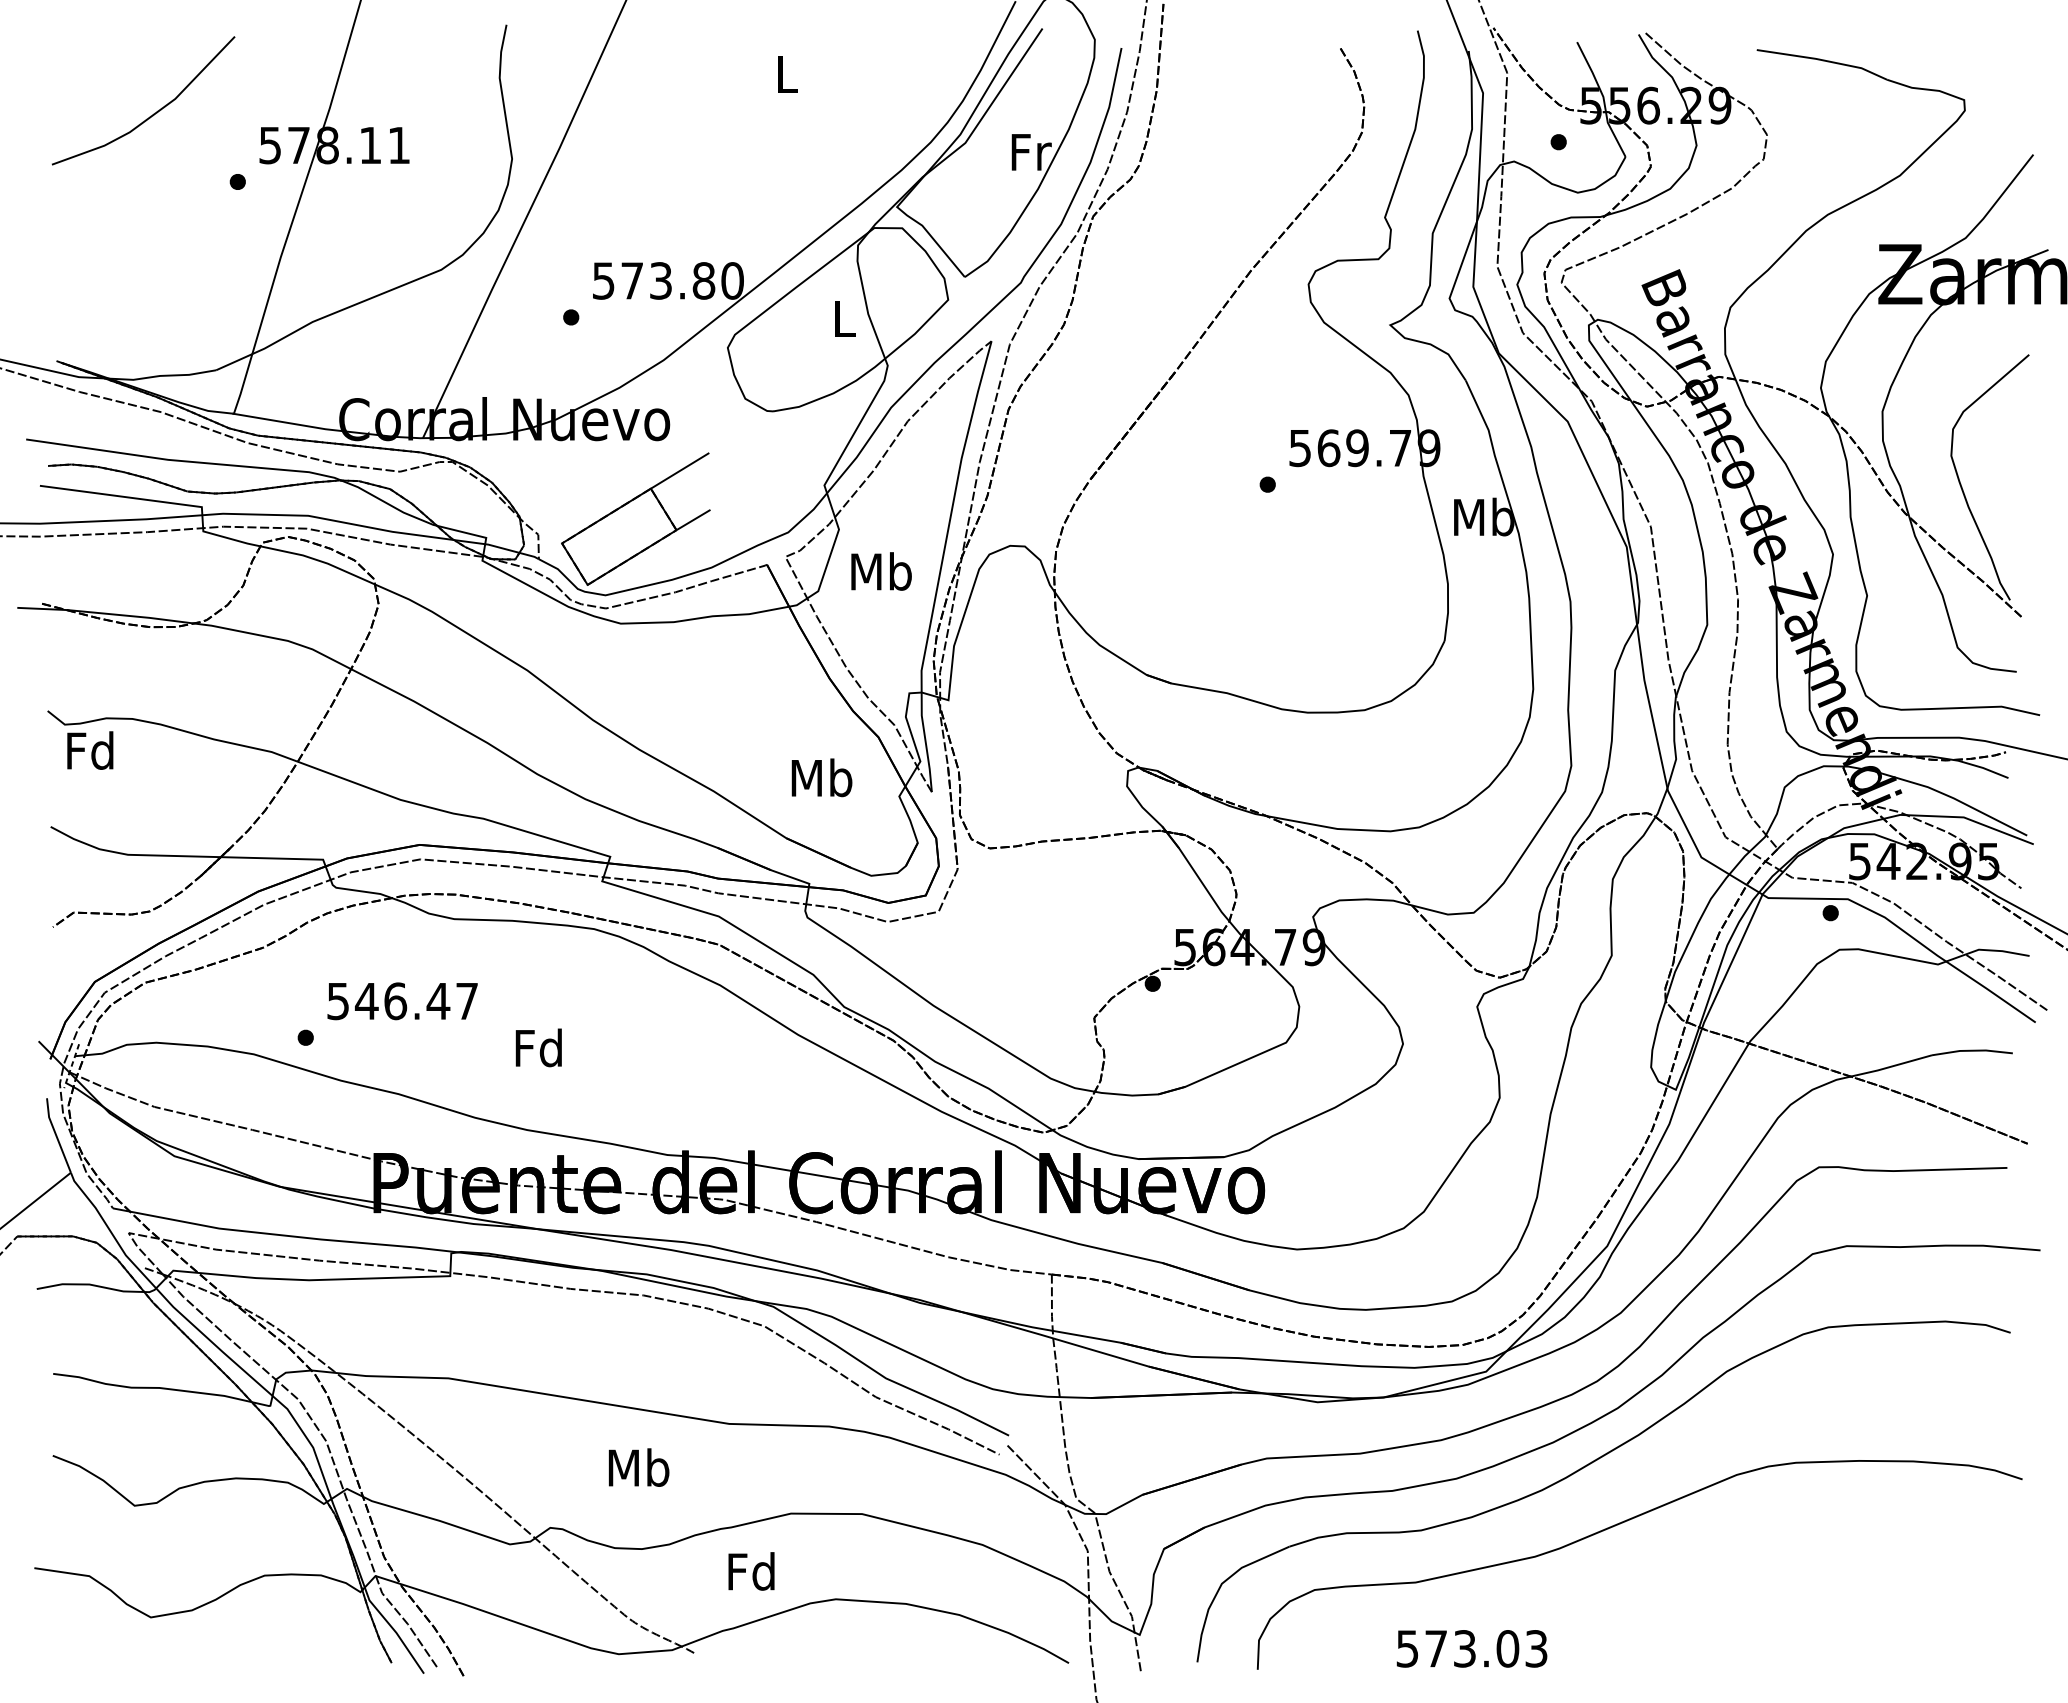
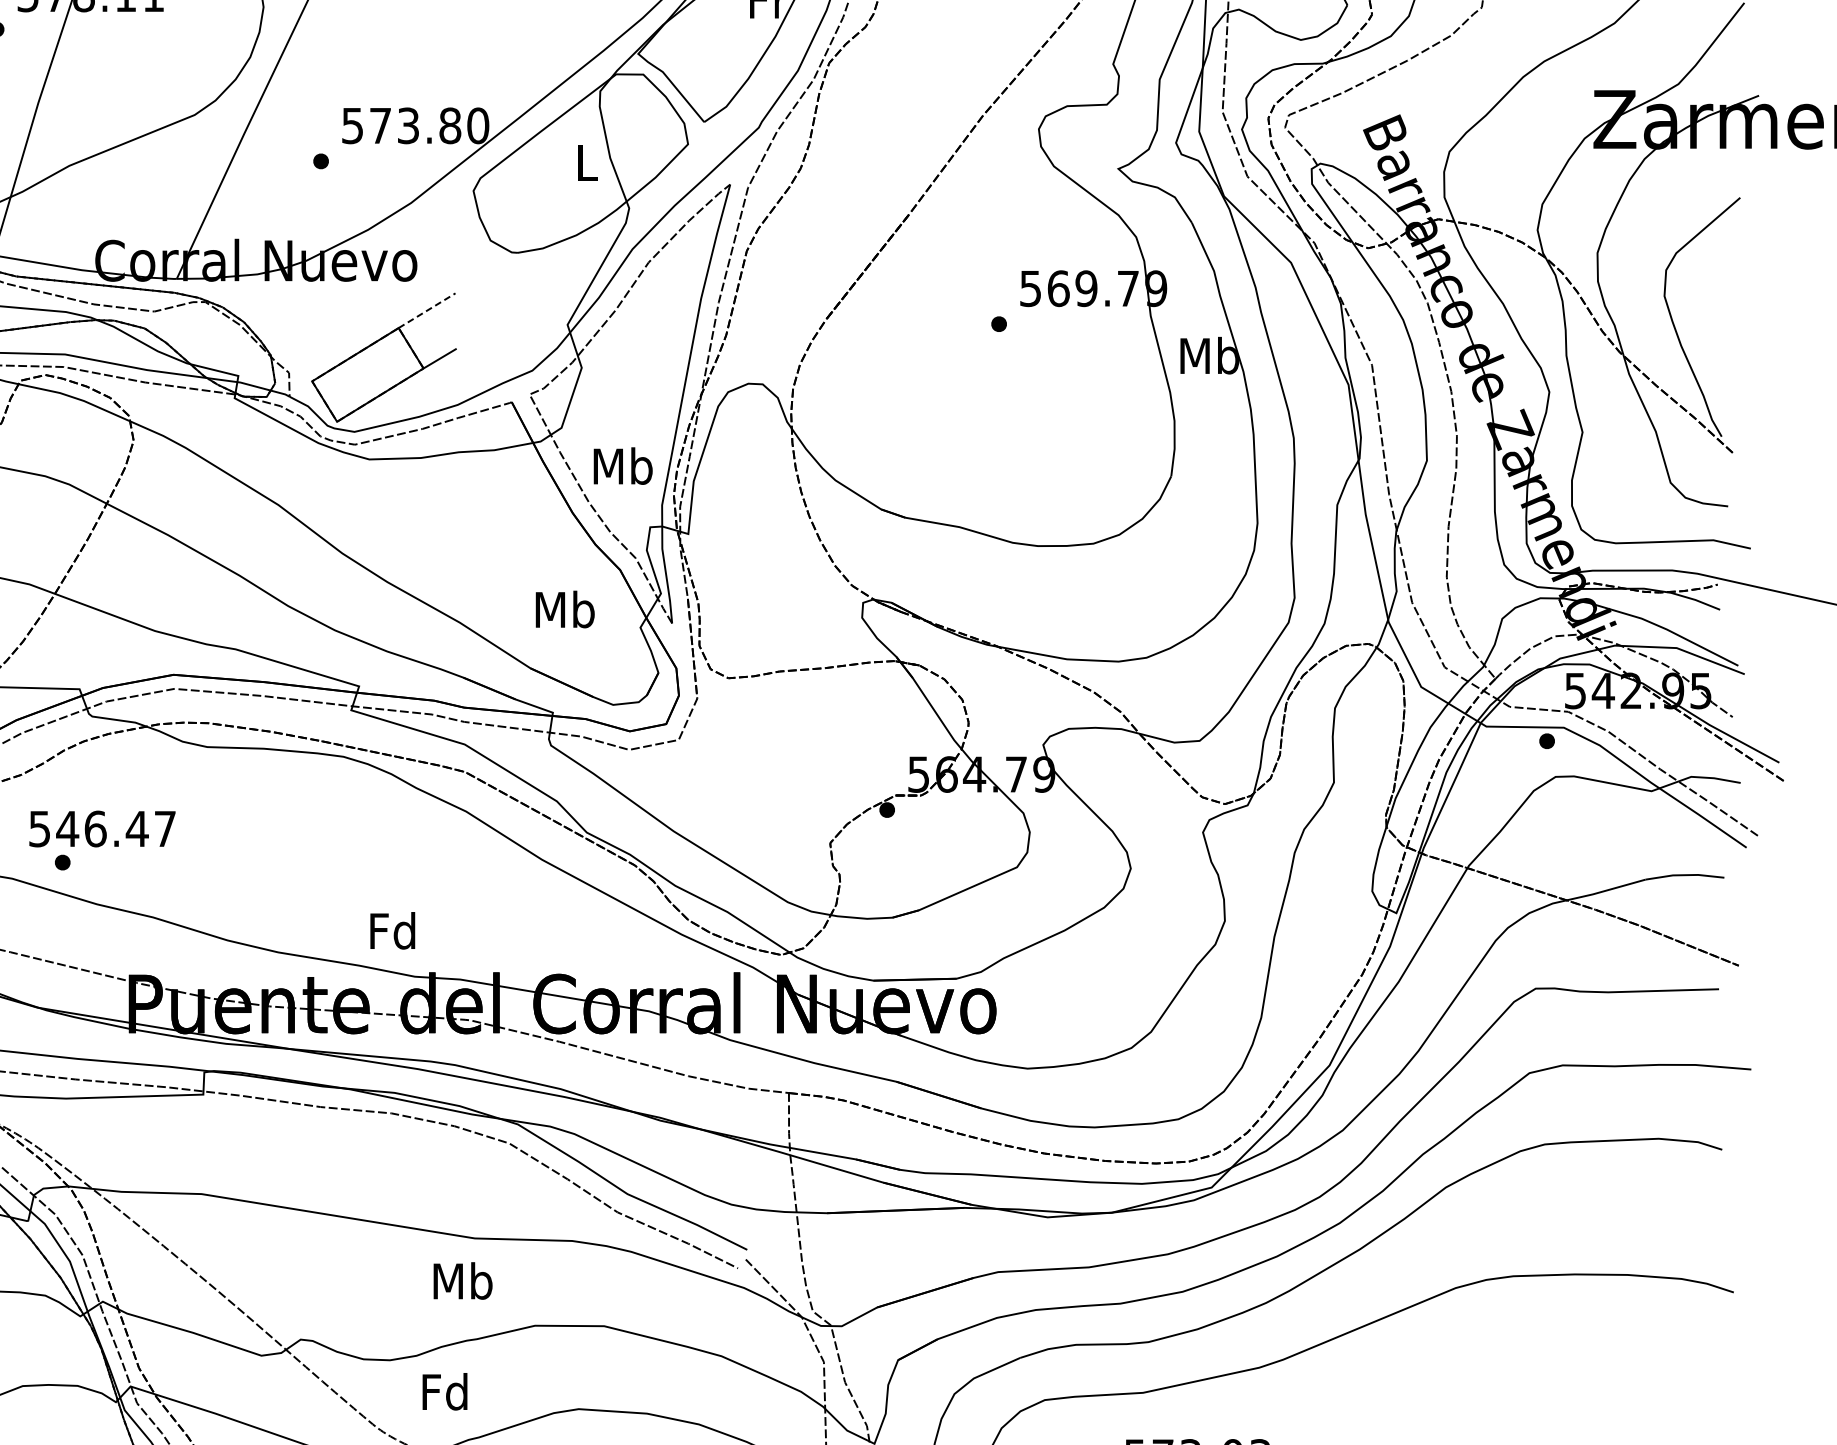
line: (680, 470) -> (427, 310), solid -> dashed
text: (881, 571) -> (623, 466), moved
text: (402, 1001) -> (102, 829), moved
text: (538, 1047) -> (392, 930), moved
text: (638, 1467) -> (462, 1280), moved
text: (751, 1571) -> (444, 1391), moved

